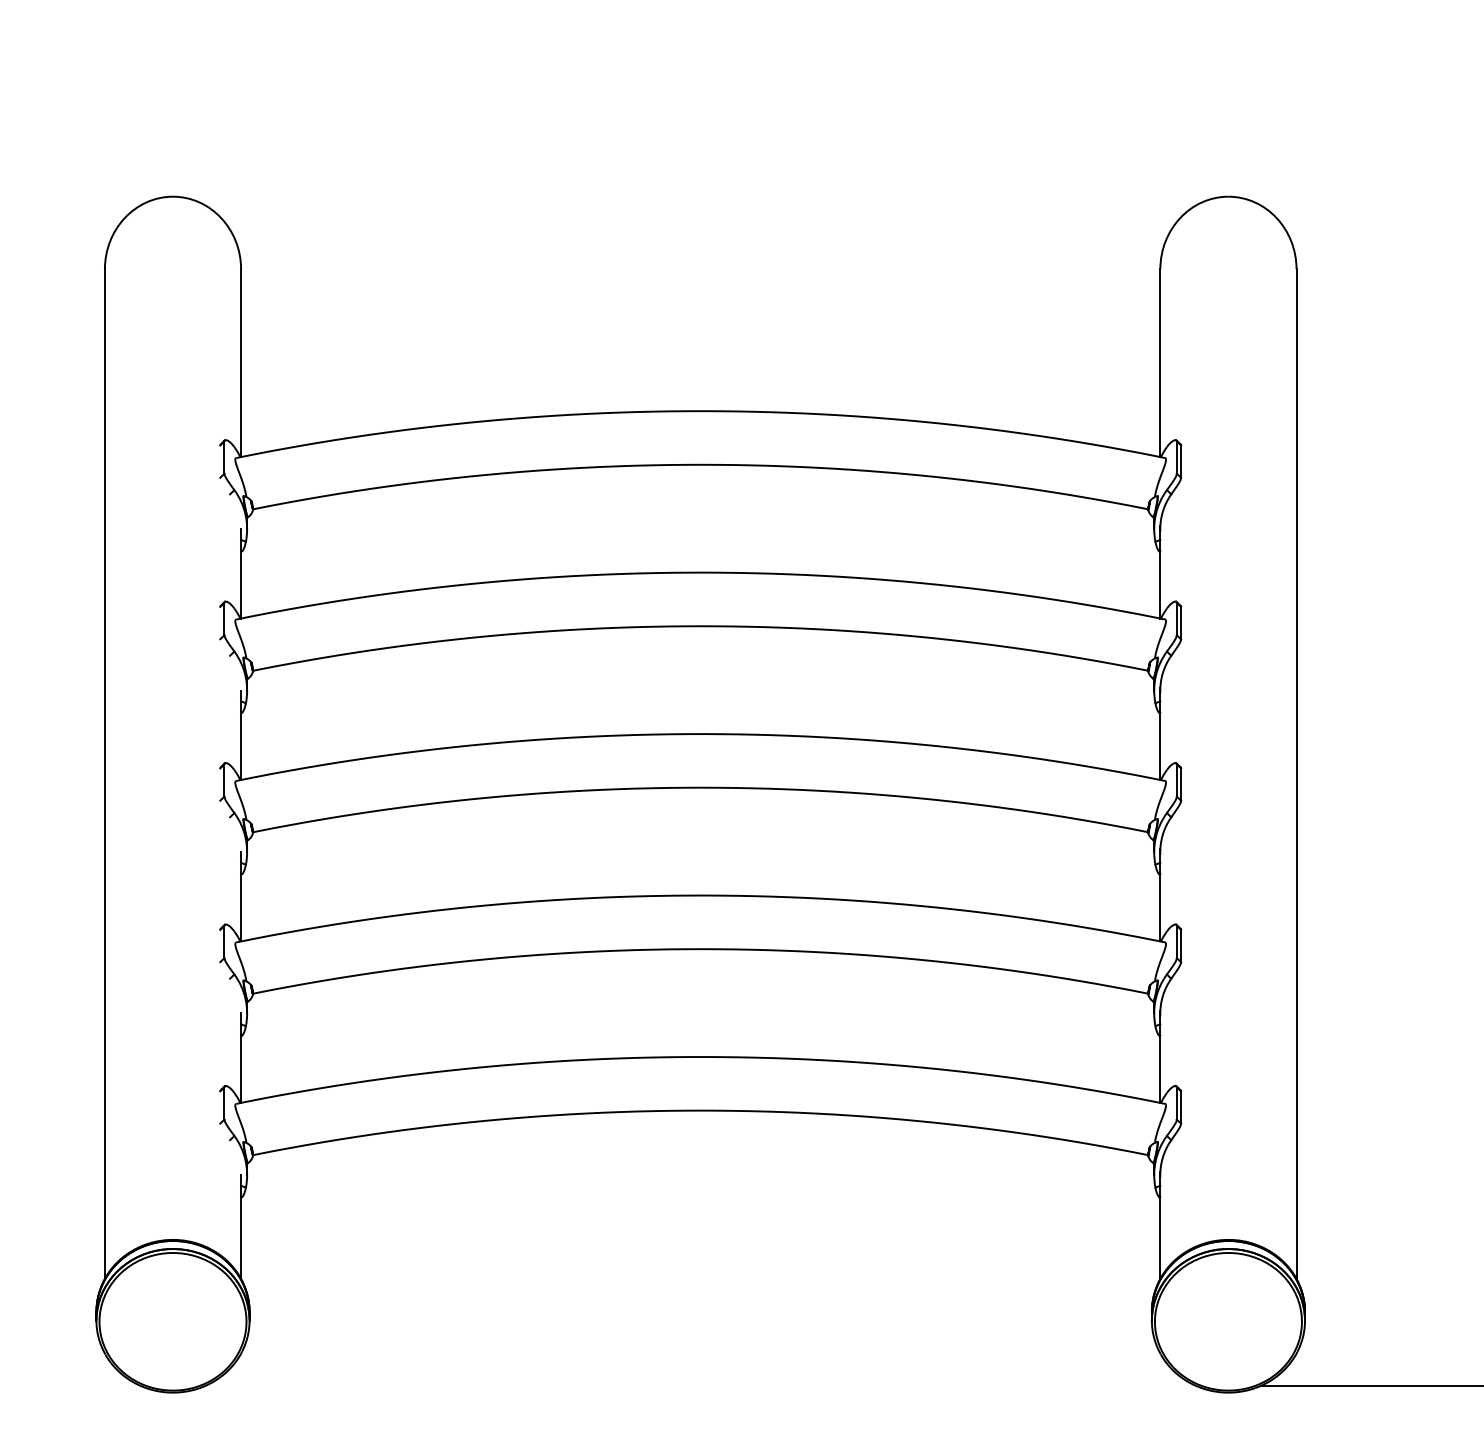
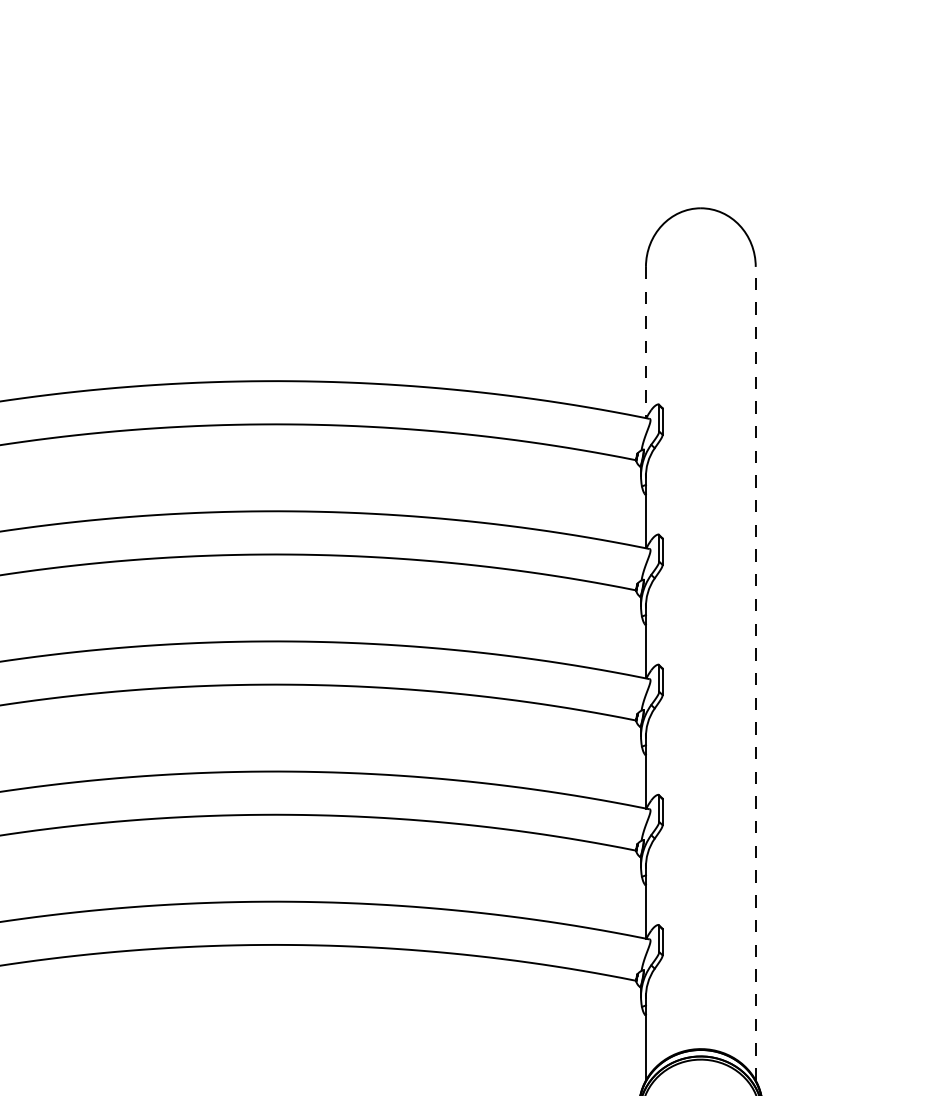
line: (1160, 363) -> (646, 342), solid -> dashed
line: (1296, 774) -> (755, 673), solid -> dashed

